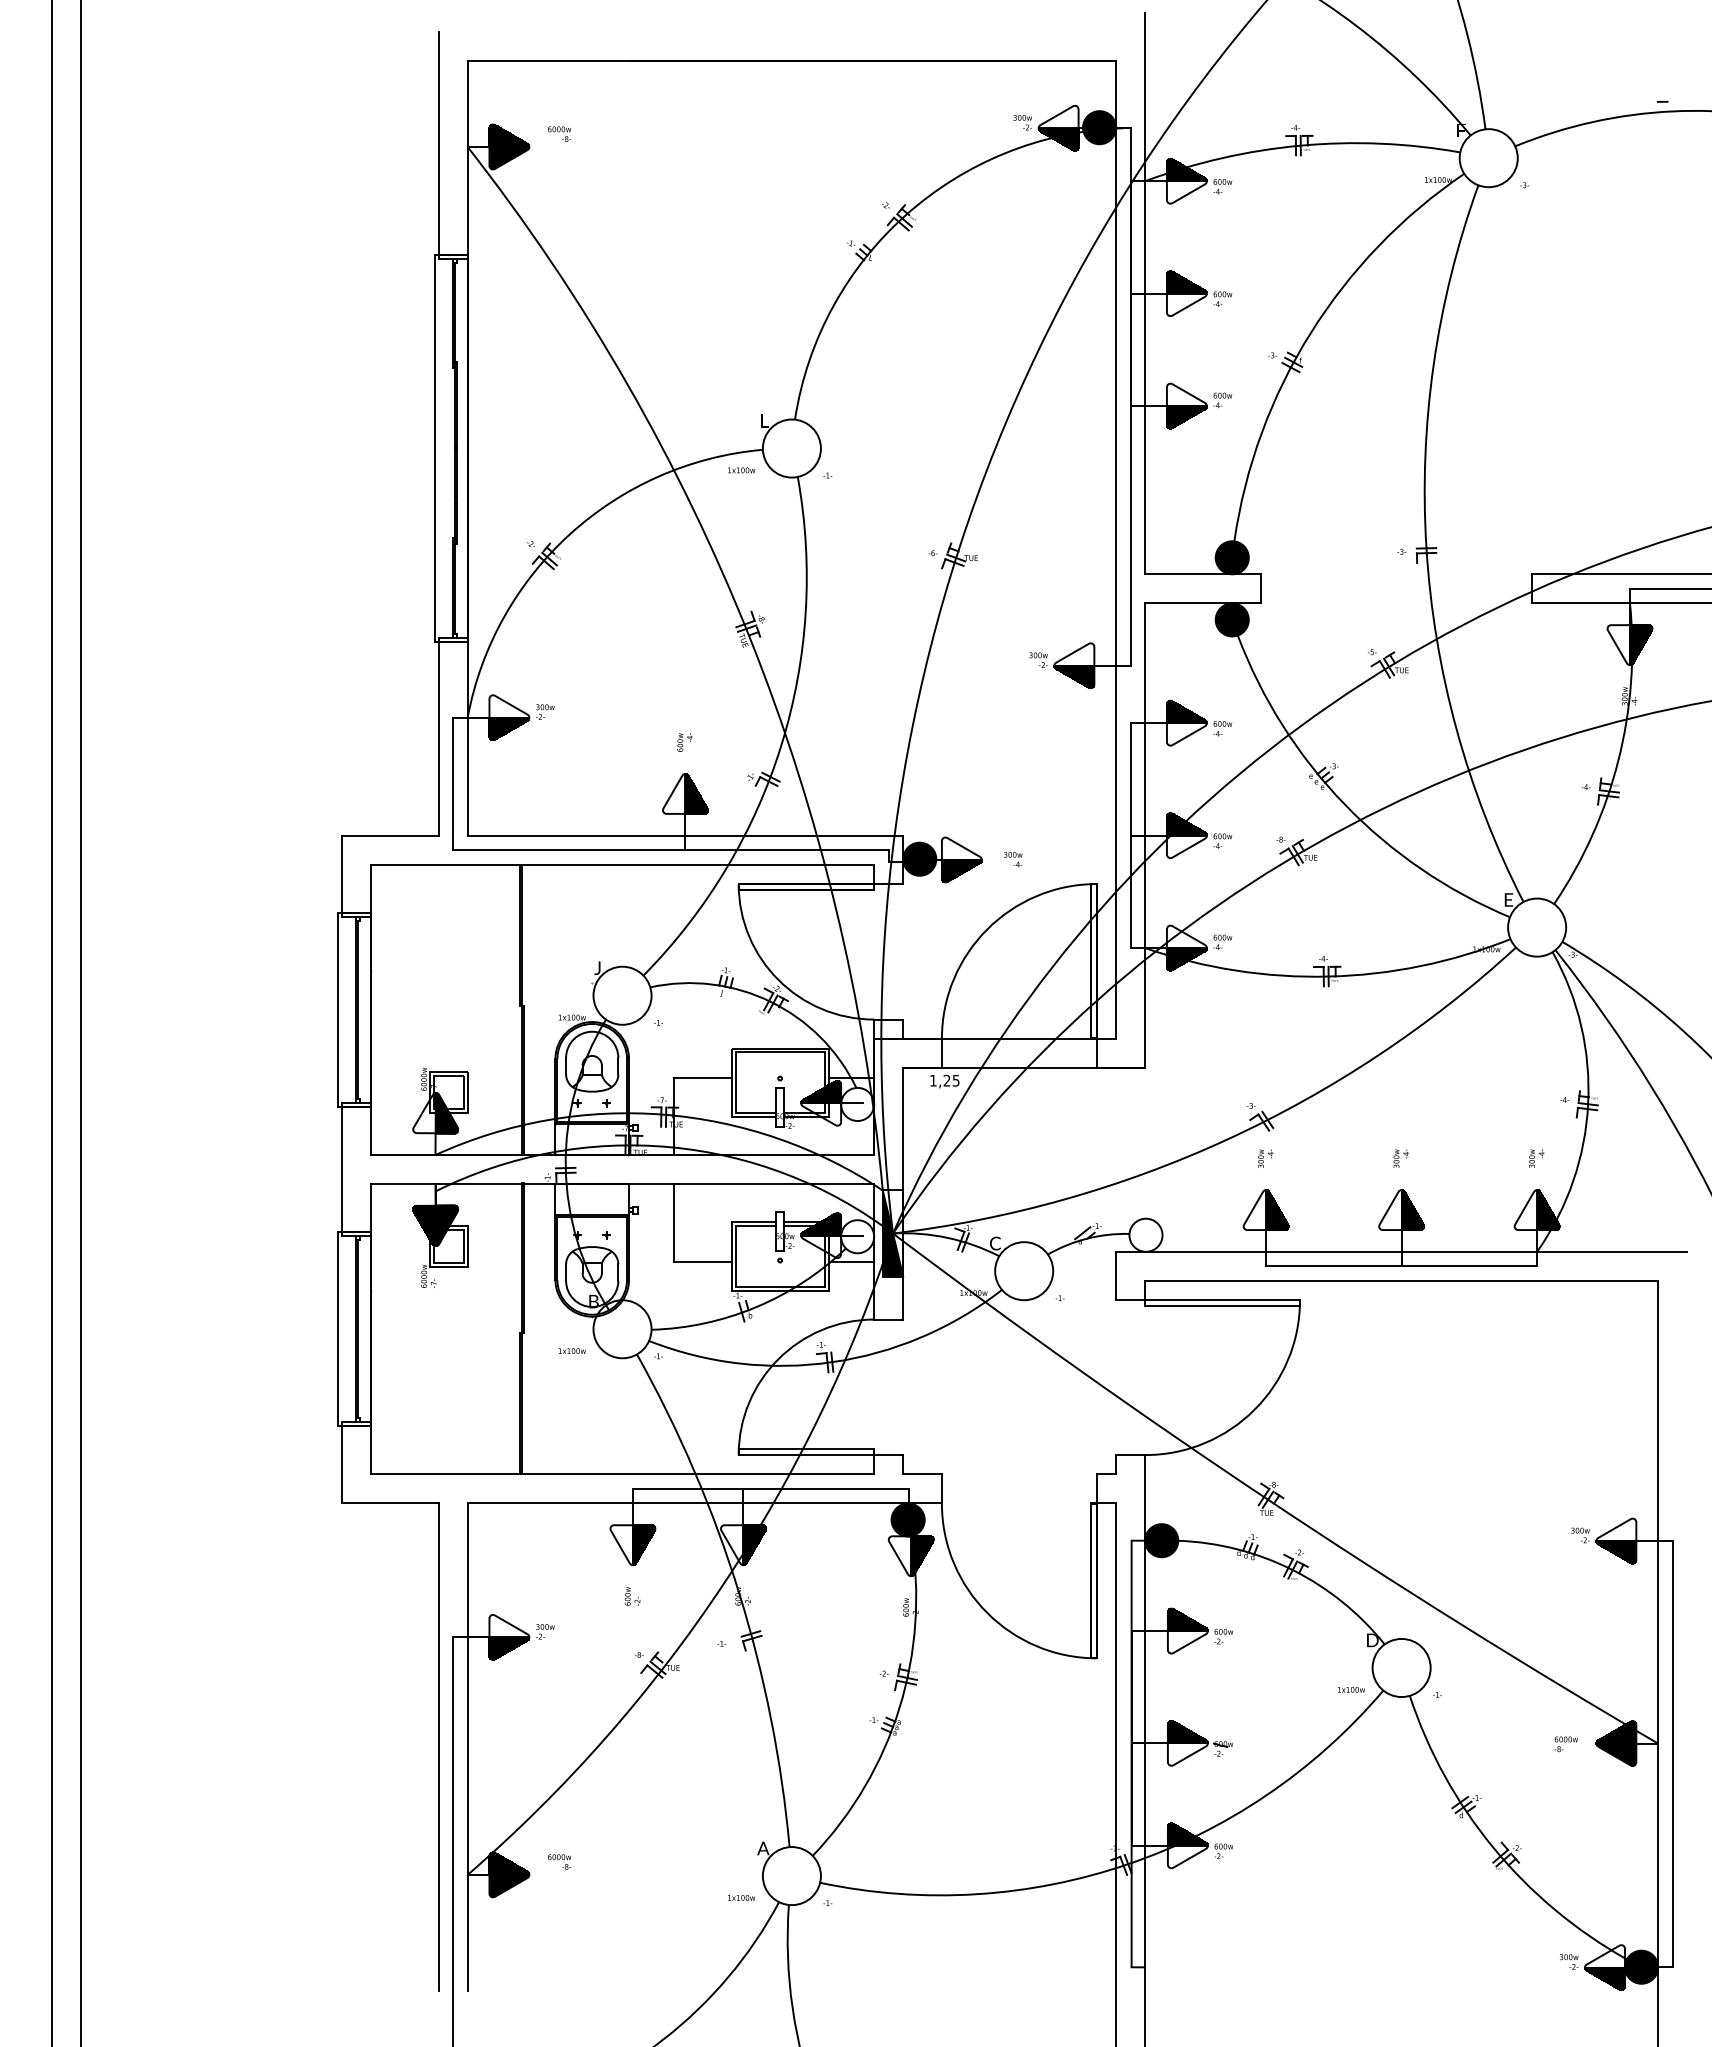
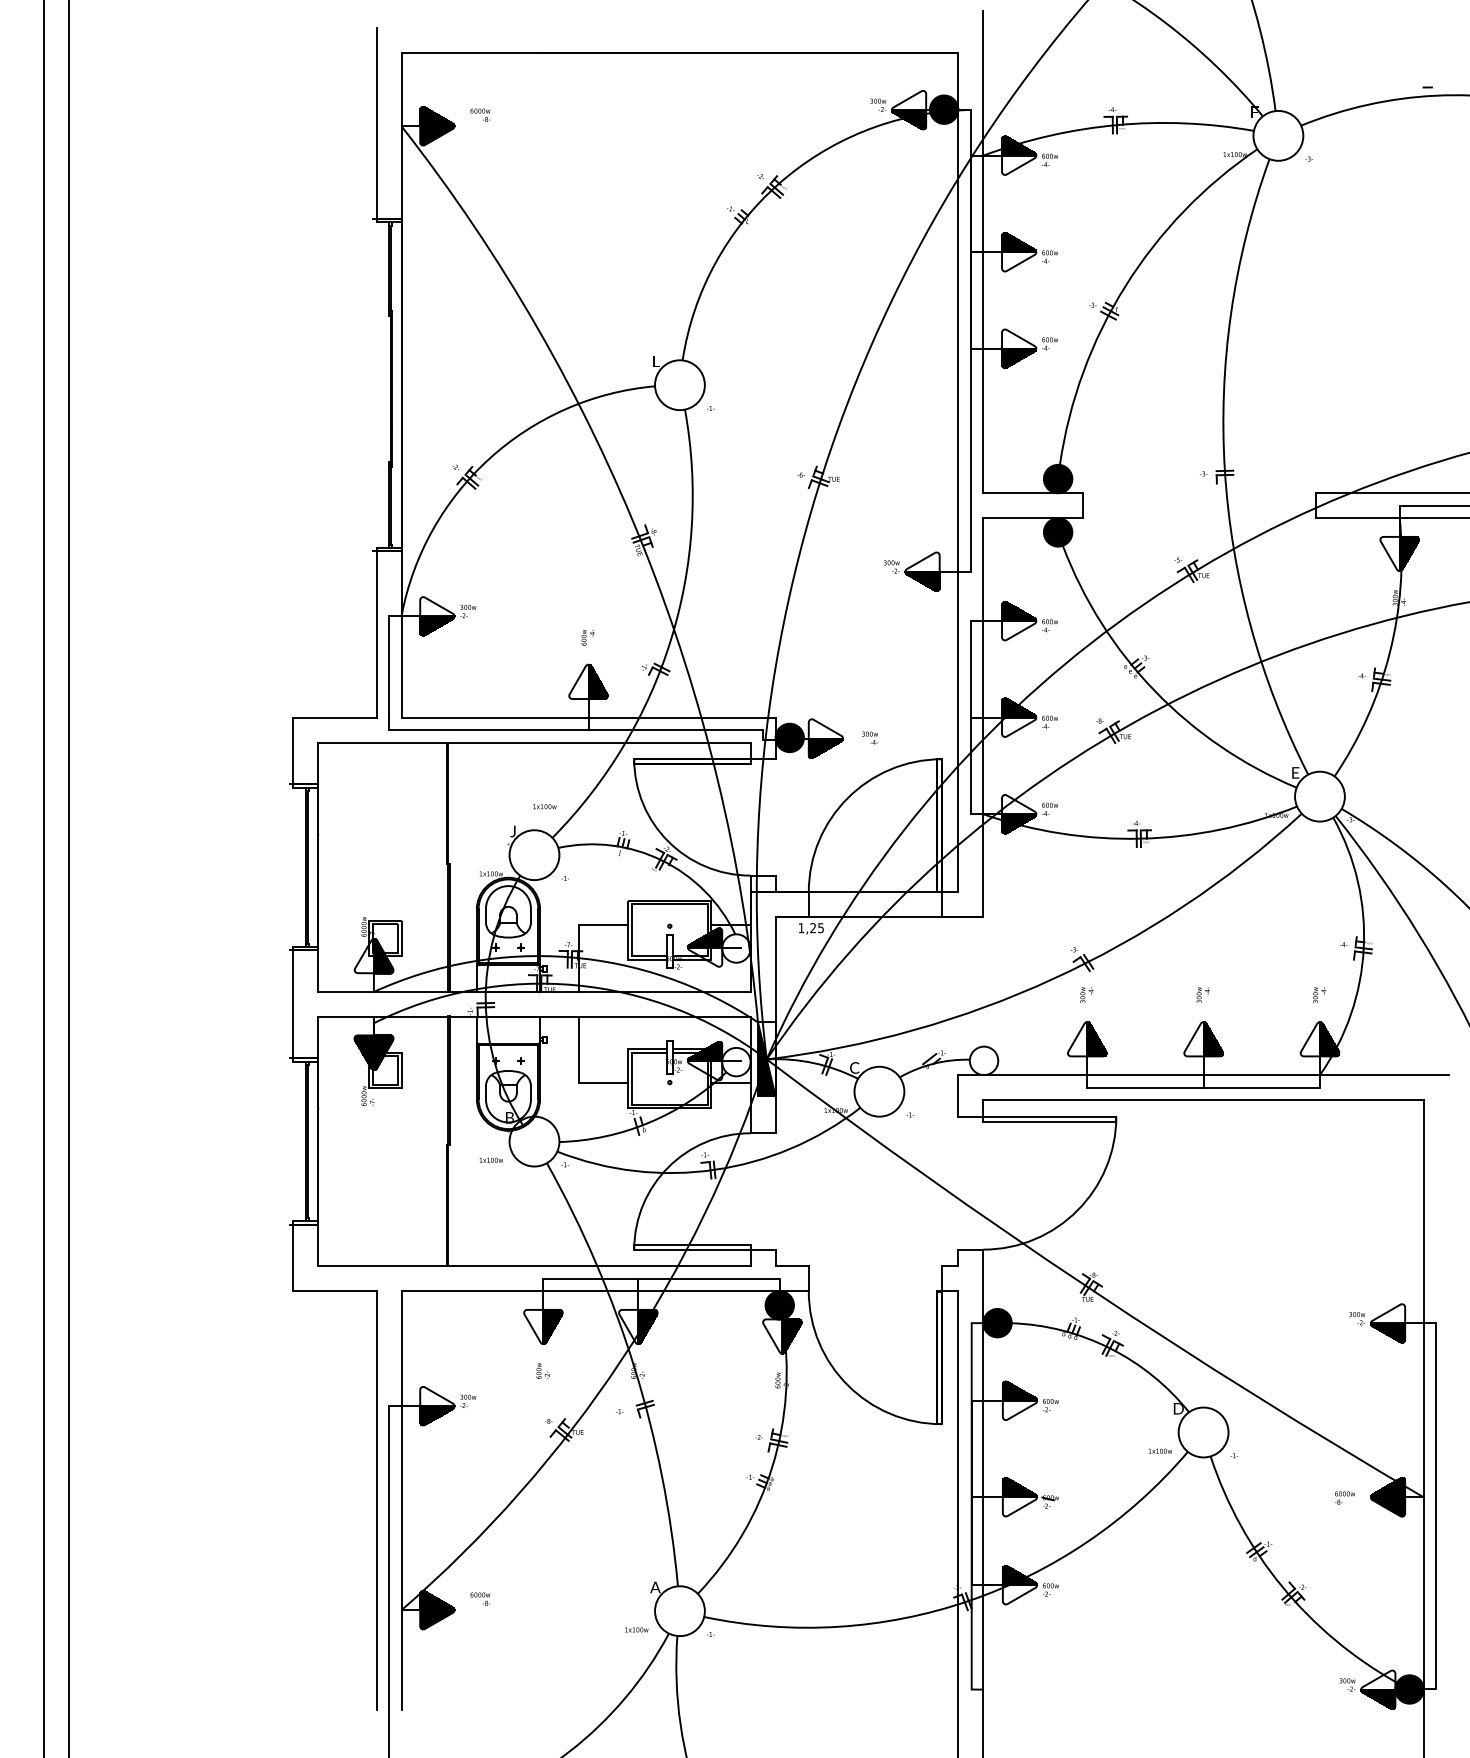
line: (434, 448) -> (373, 385), removed
text: (741, 470) -> (544, 806), moved
line: (338, 1009) -> (290, 866), removed
line: (338, 1329) -> (290, 1141), removed

